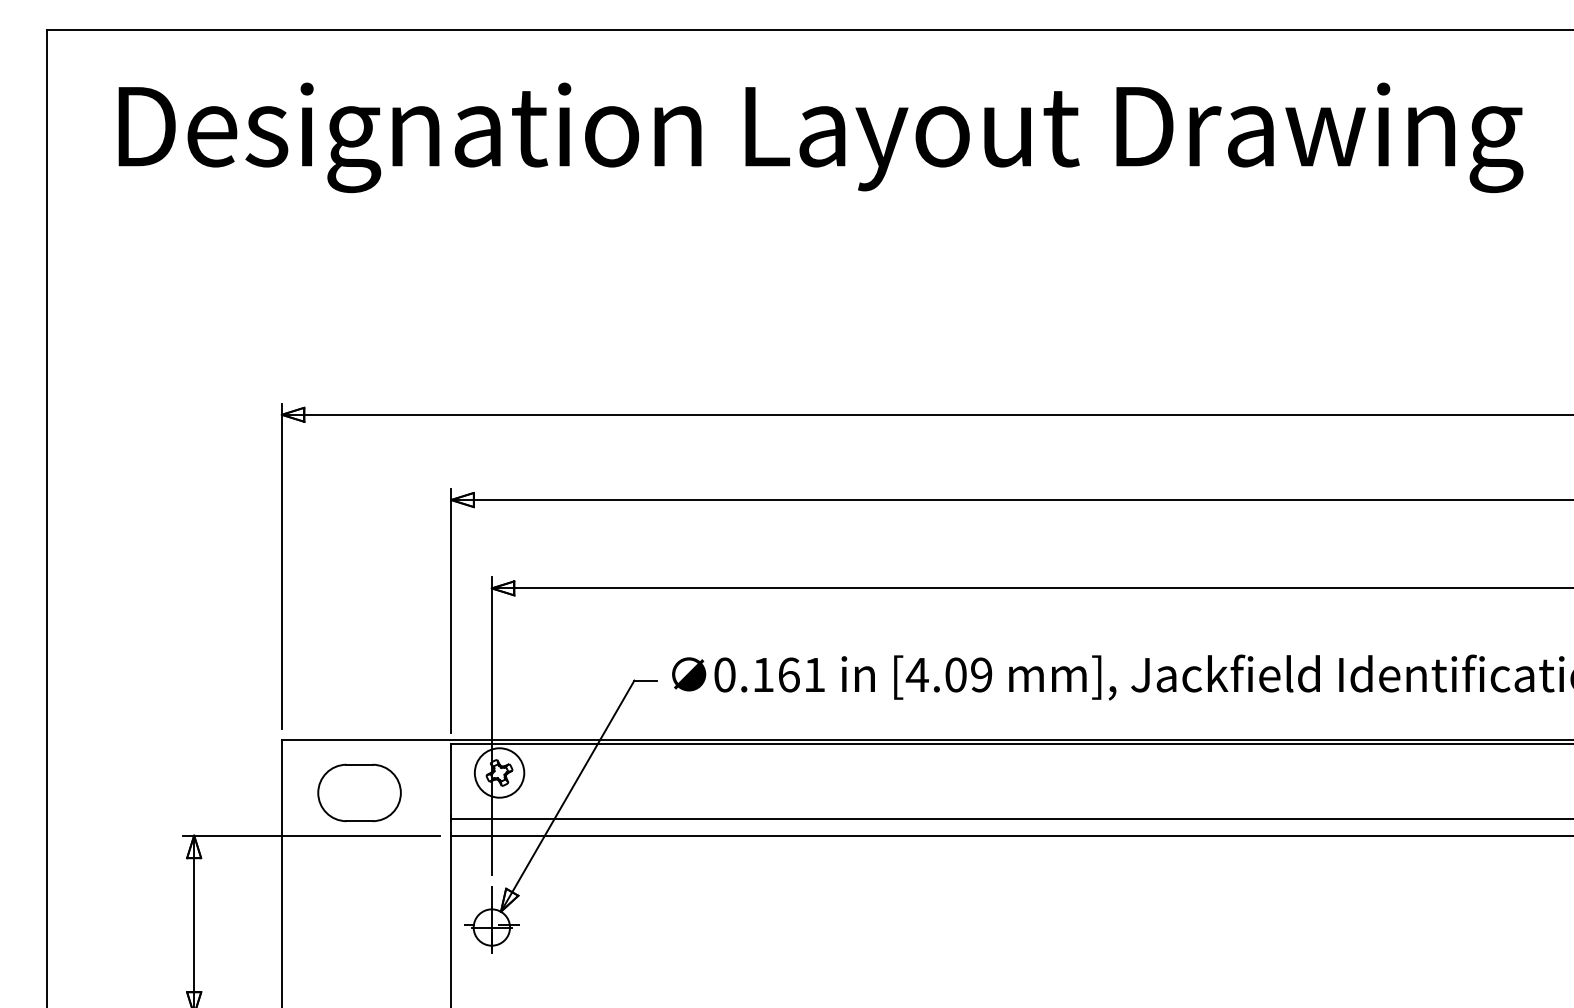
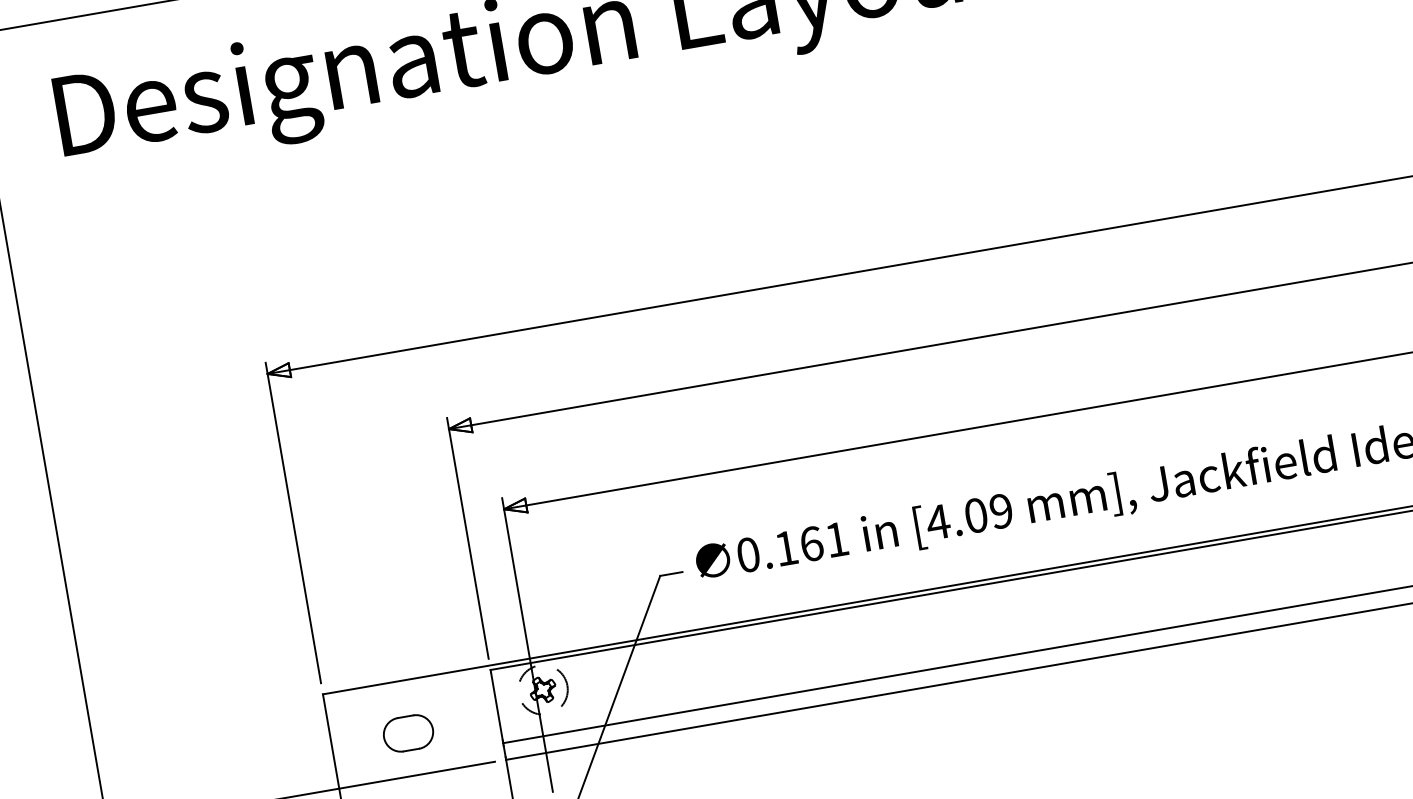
circle: (499, 772) -> (542, 689), solid -> dashed
part: (359, 792) -> (408, 732), size x0.6

